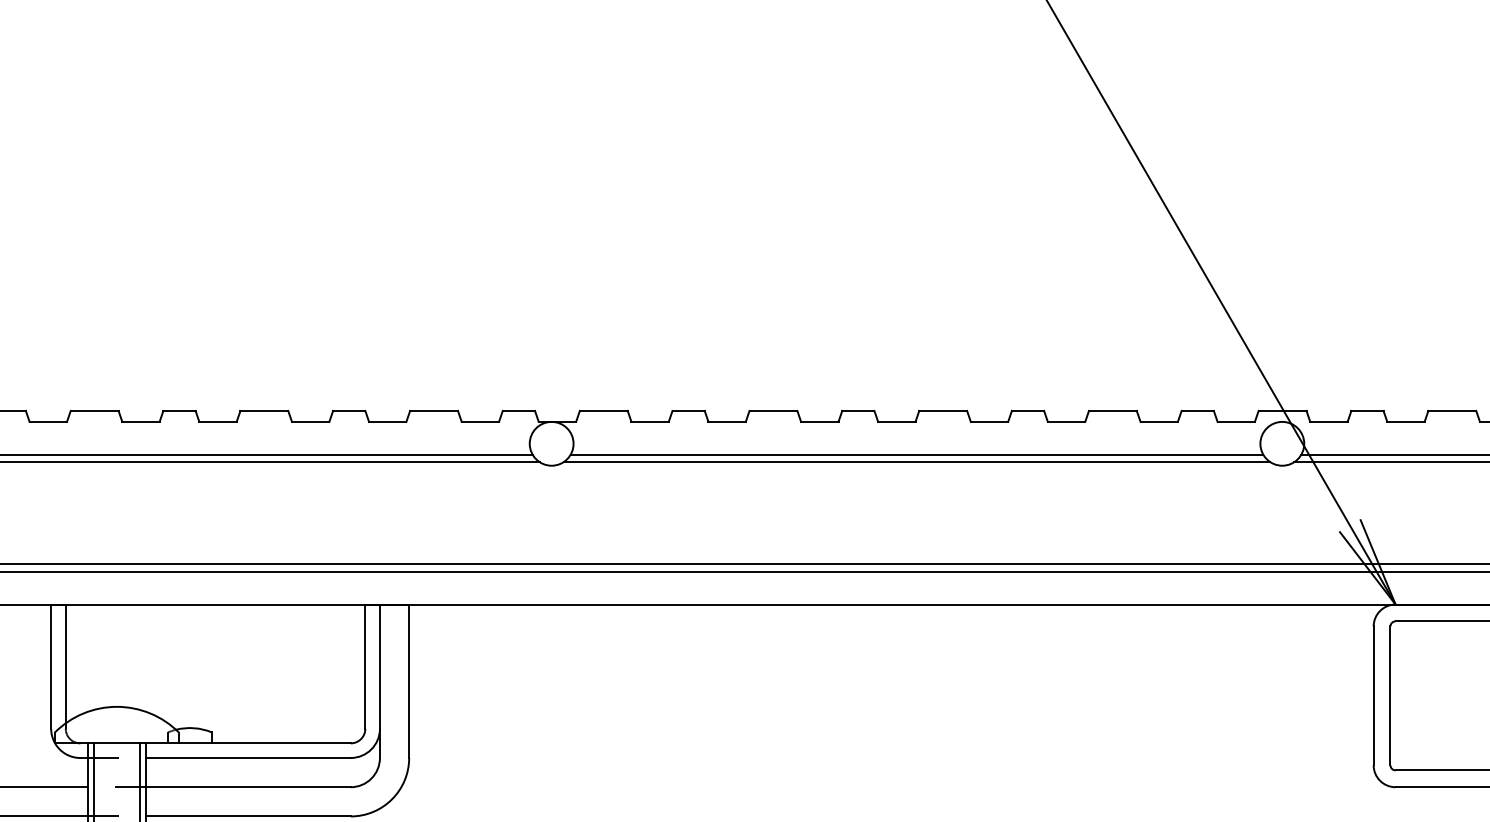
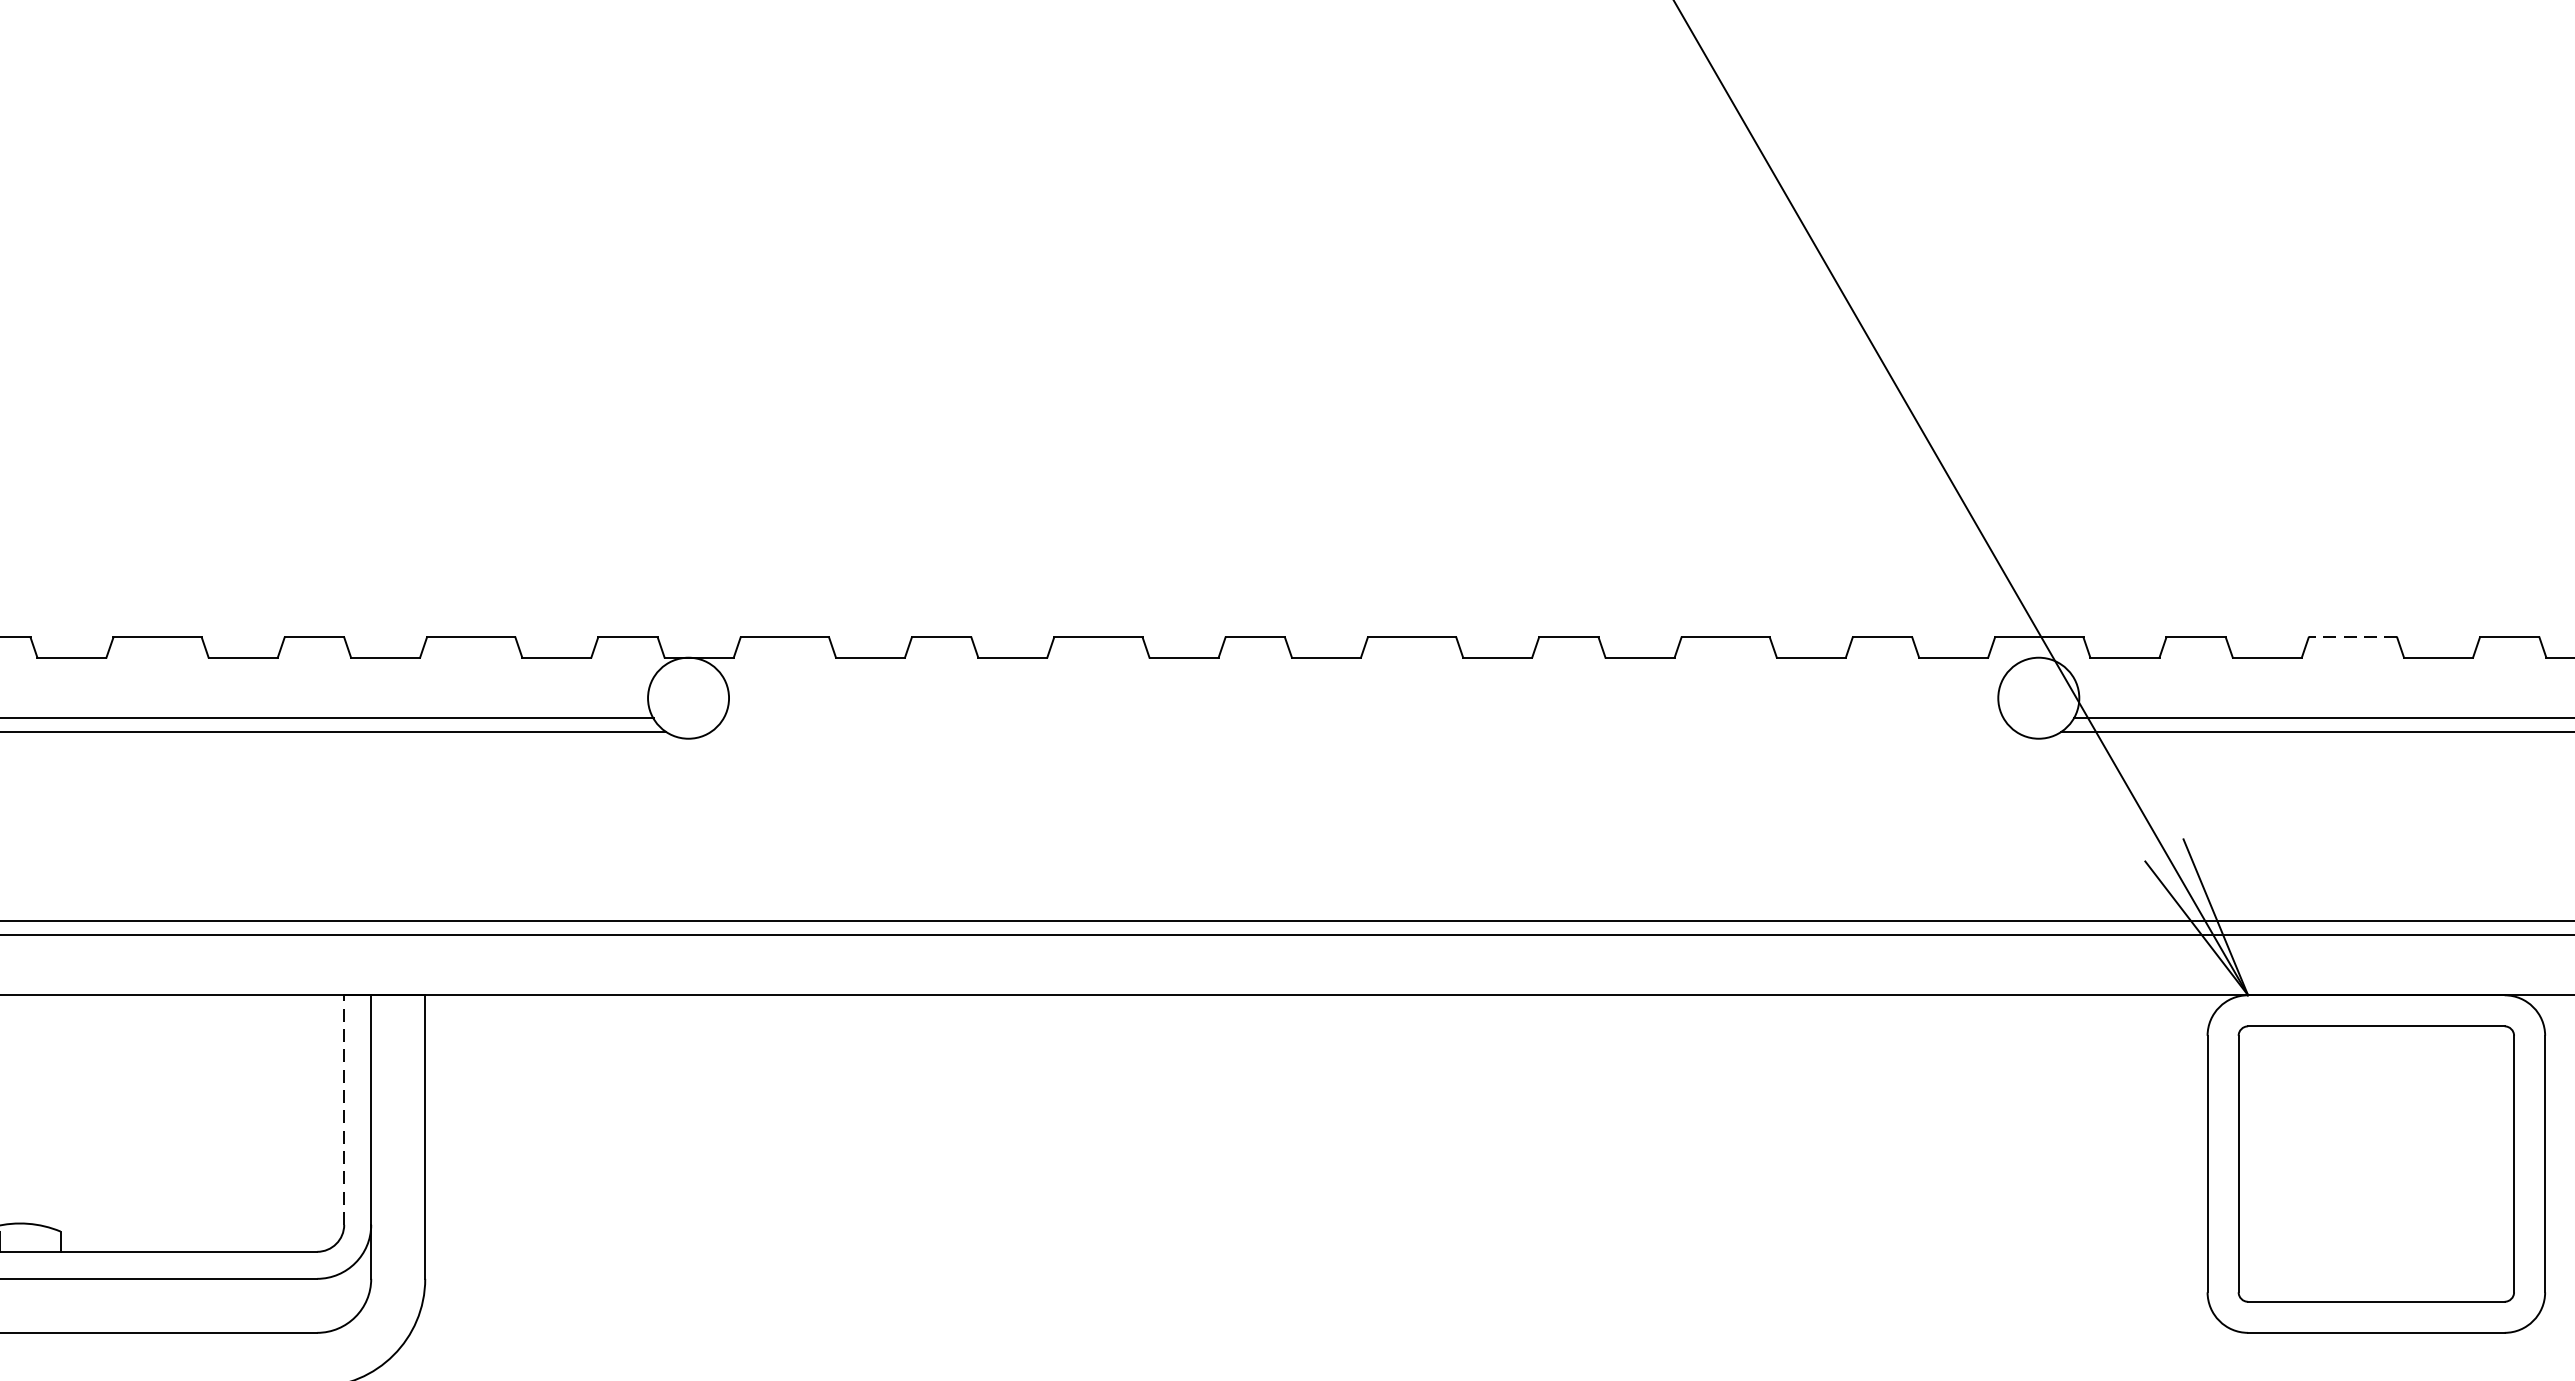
line: (1452, 410) -> (2353, 636), solid -> dashed
line: (916, 454) -> (1362, 717), removed
line: (916, 462) -> (1362, 732), removed
line: (365, 666) -> (344, 1109), solid -> dashed

